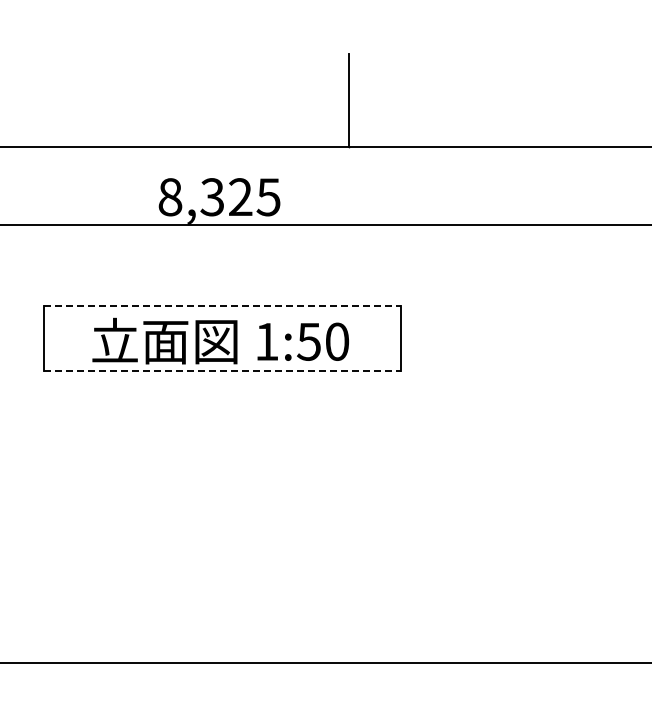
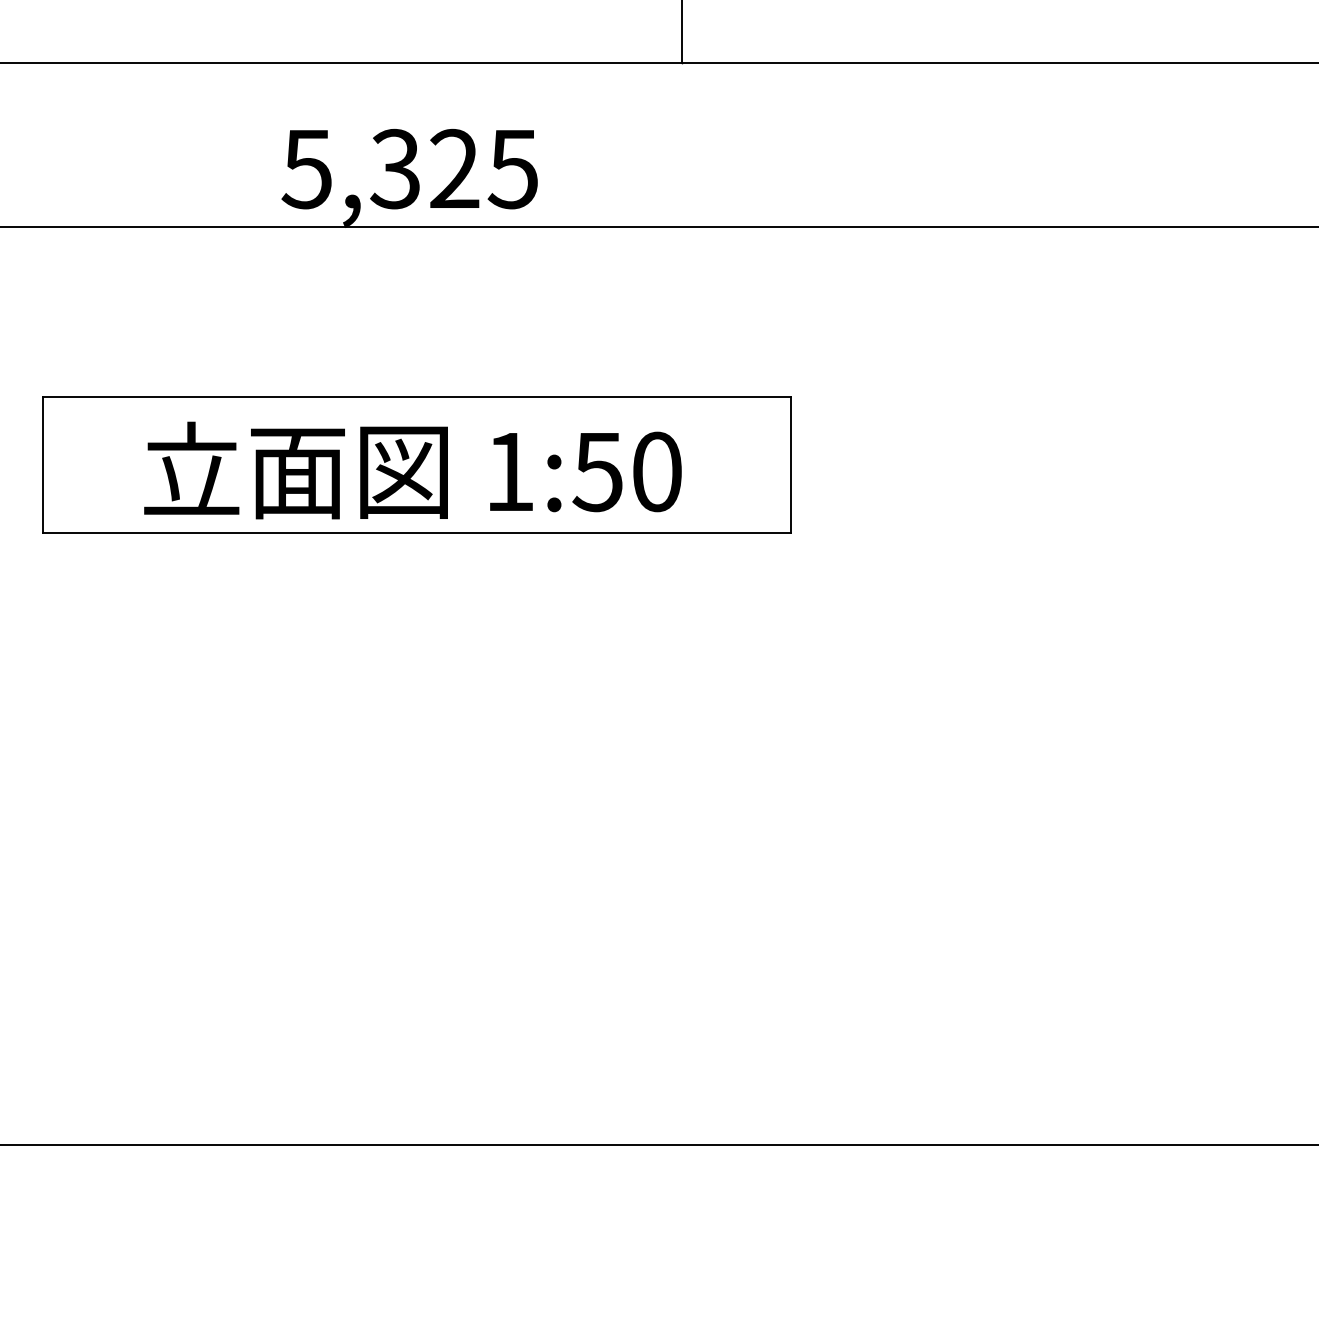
text: (170, 197) -> (307, 169), 8,325 -> 5,325
line: (222, 306) -> (416, 397), dashed -> solid
line: (222, 371) -> (416, 534), dashed -> solid

